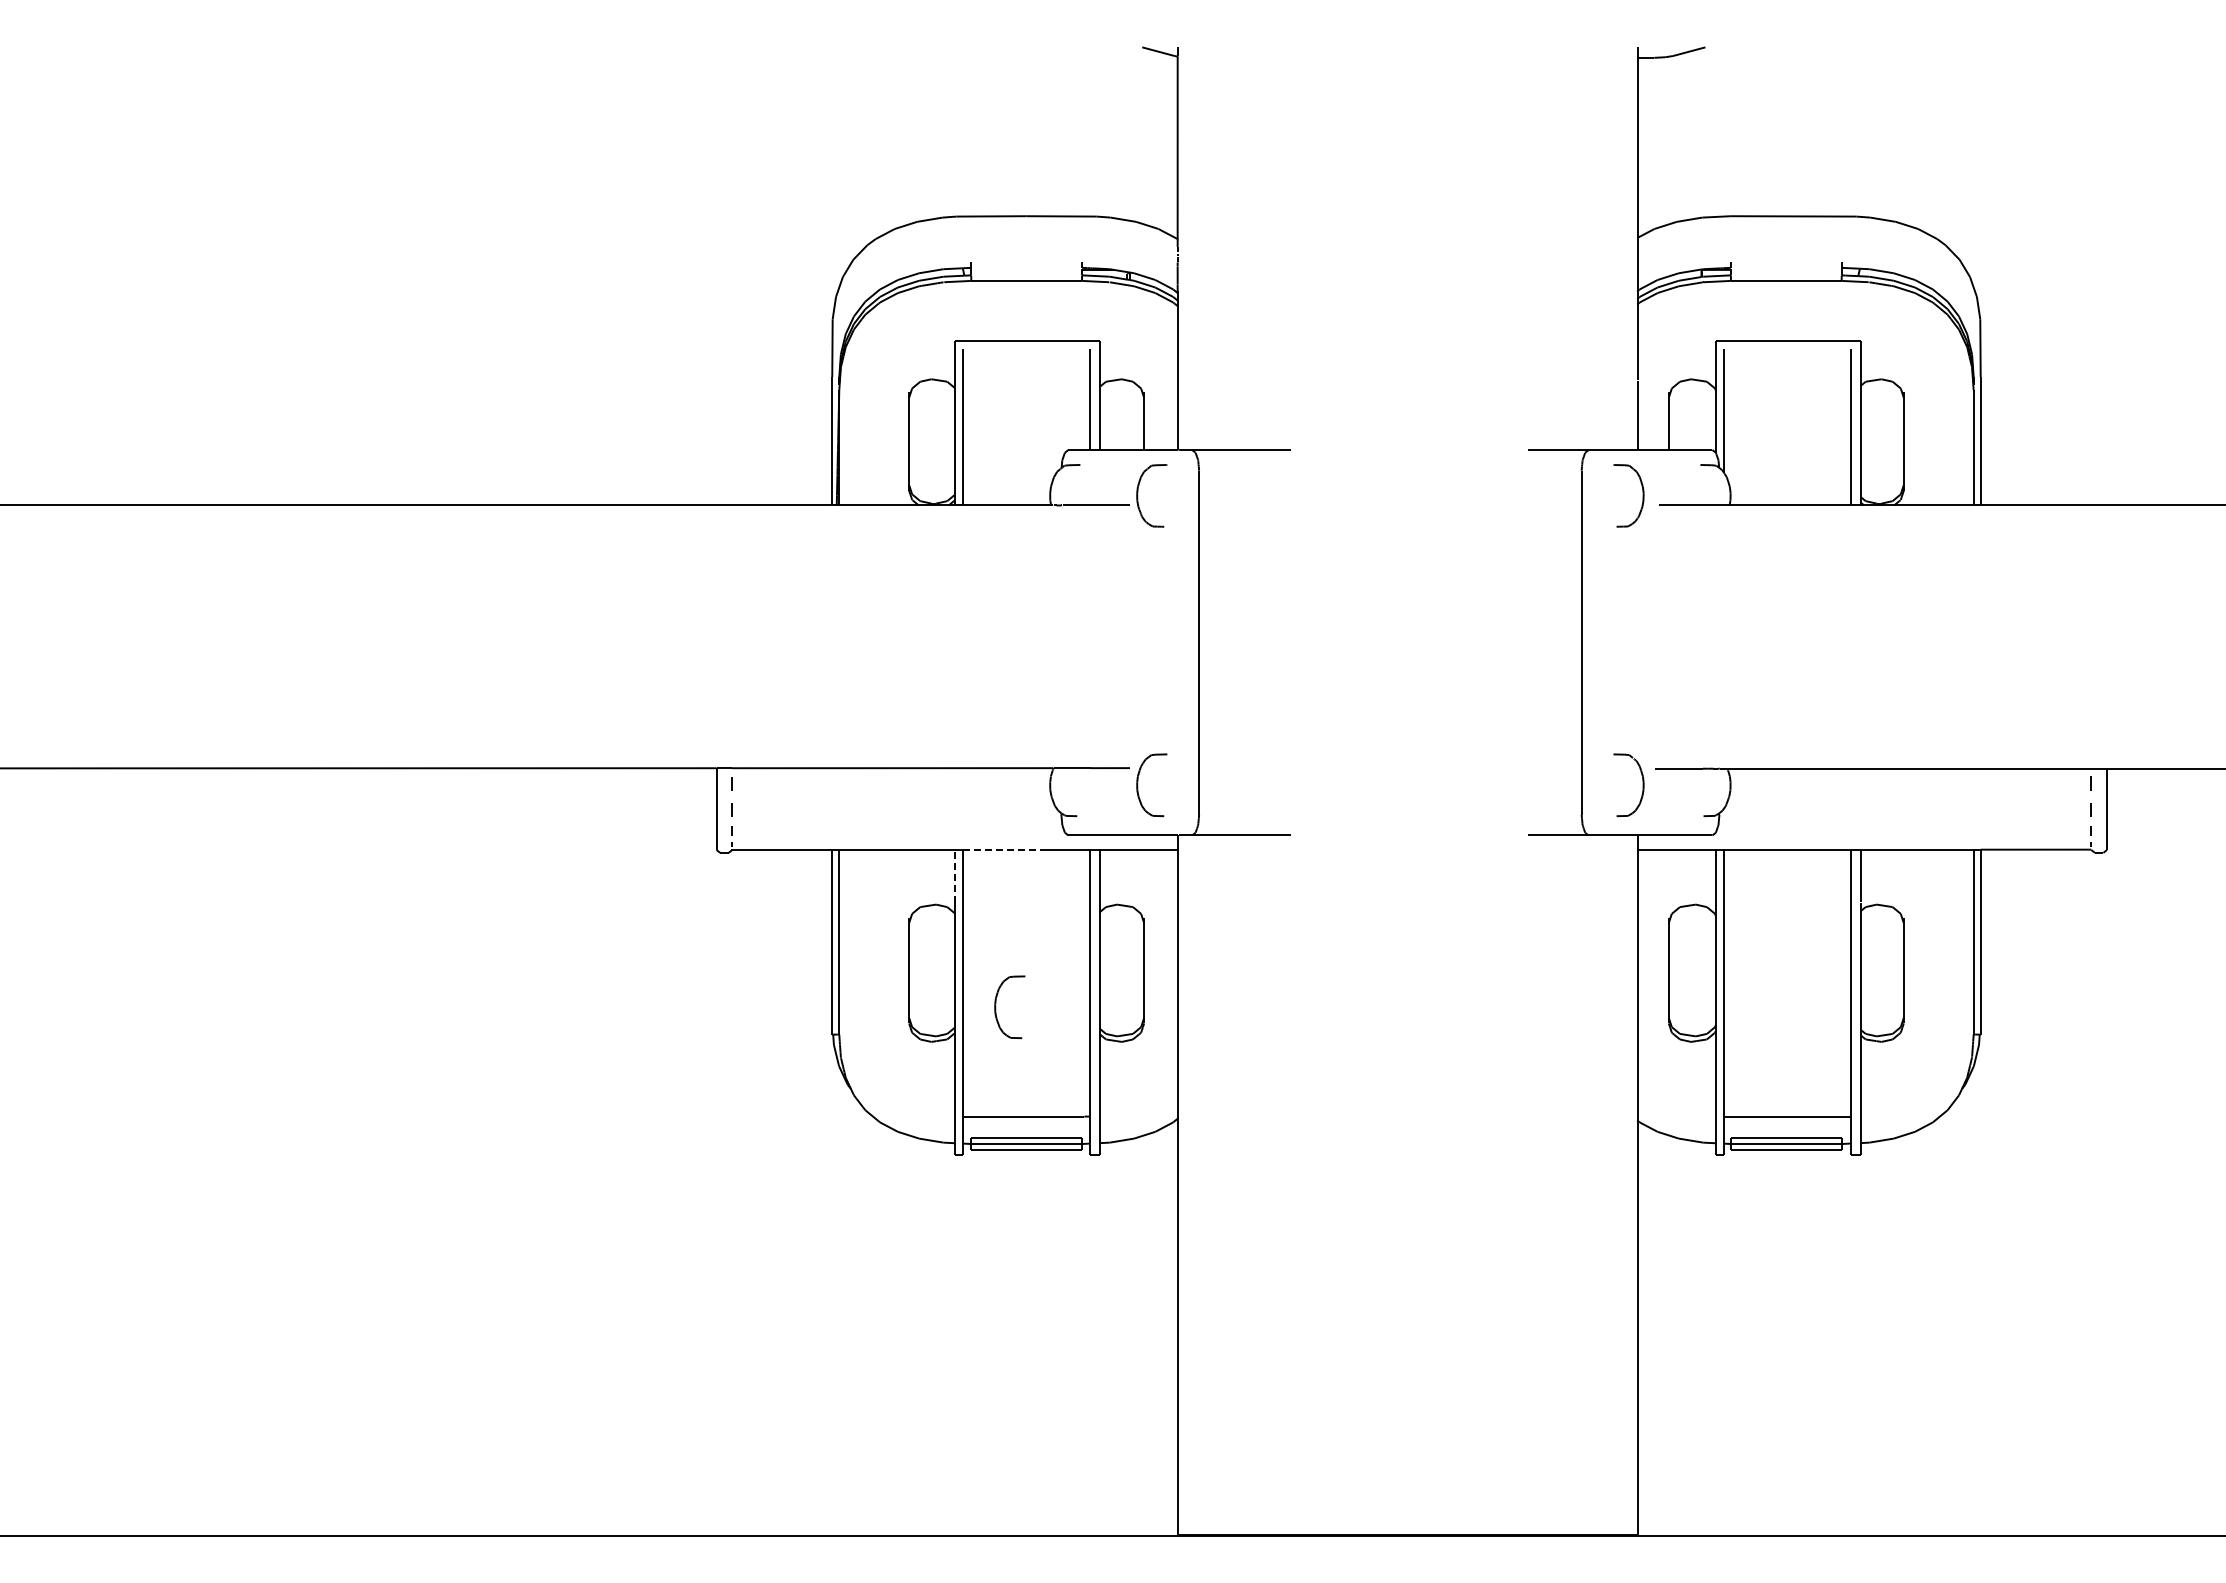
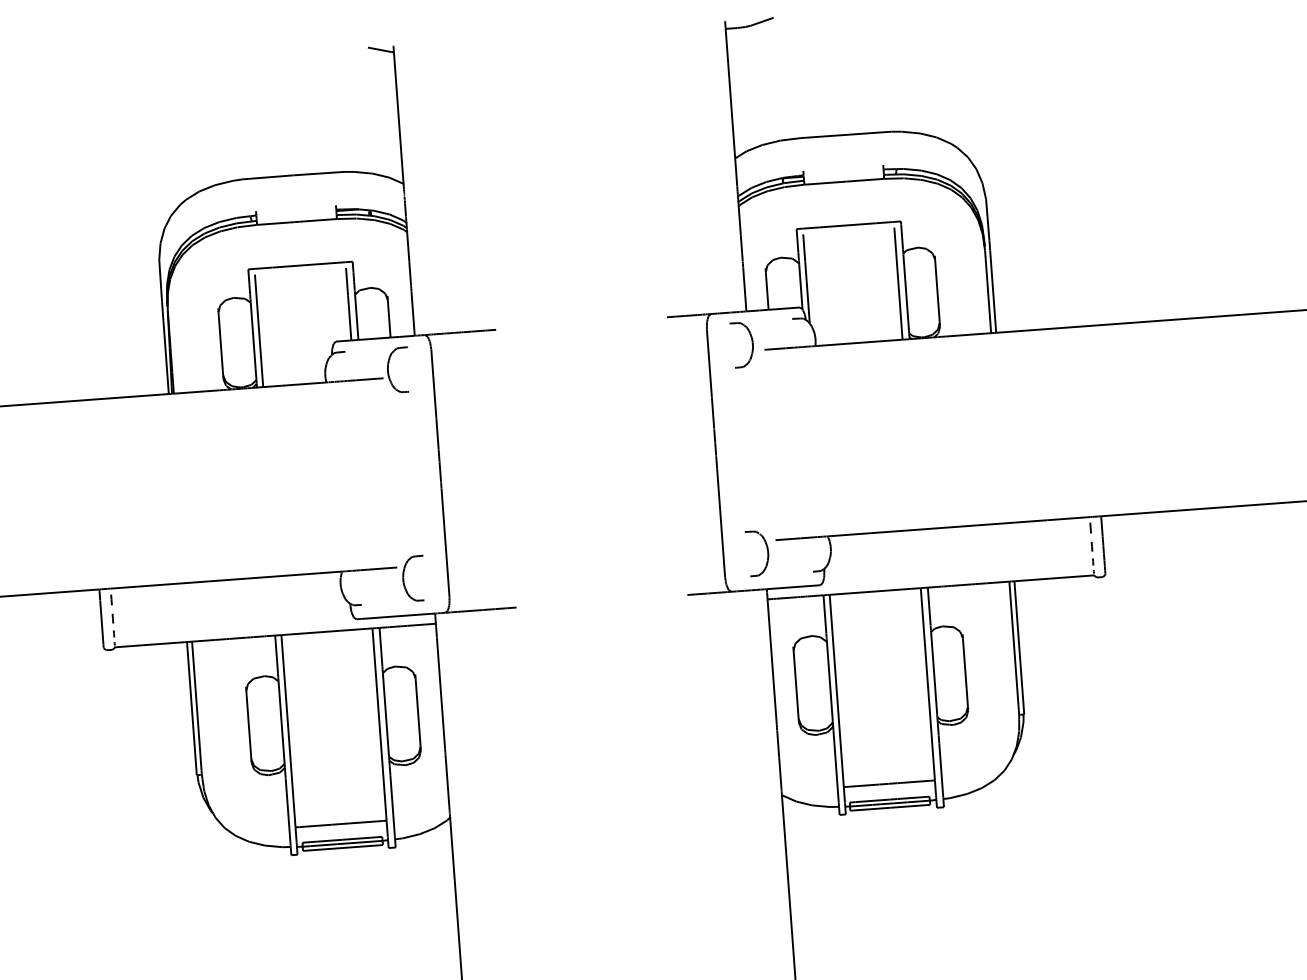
line: (1004, 849) -> (311, 632), dashed -> solid
line: (954, 876) -> (276, 654), dashed -> solid
part: (996, 1007) -> (313, 747), removed

